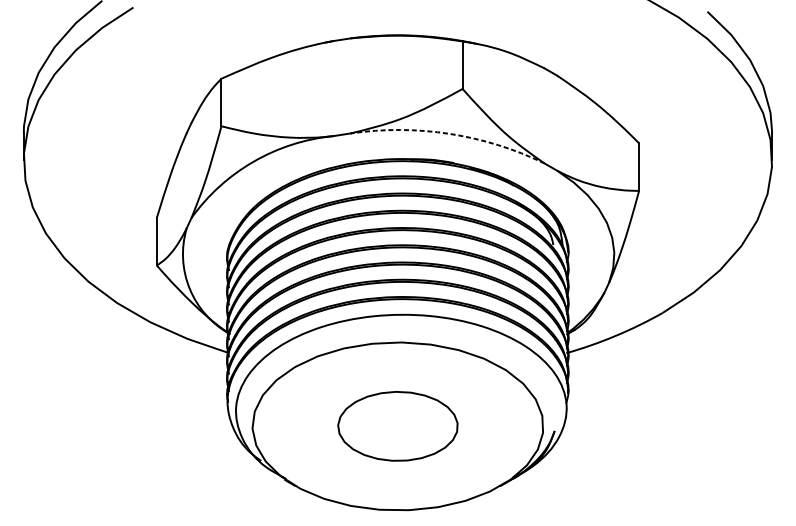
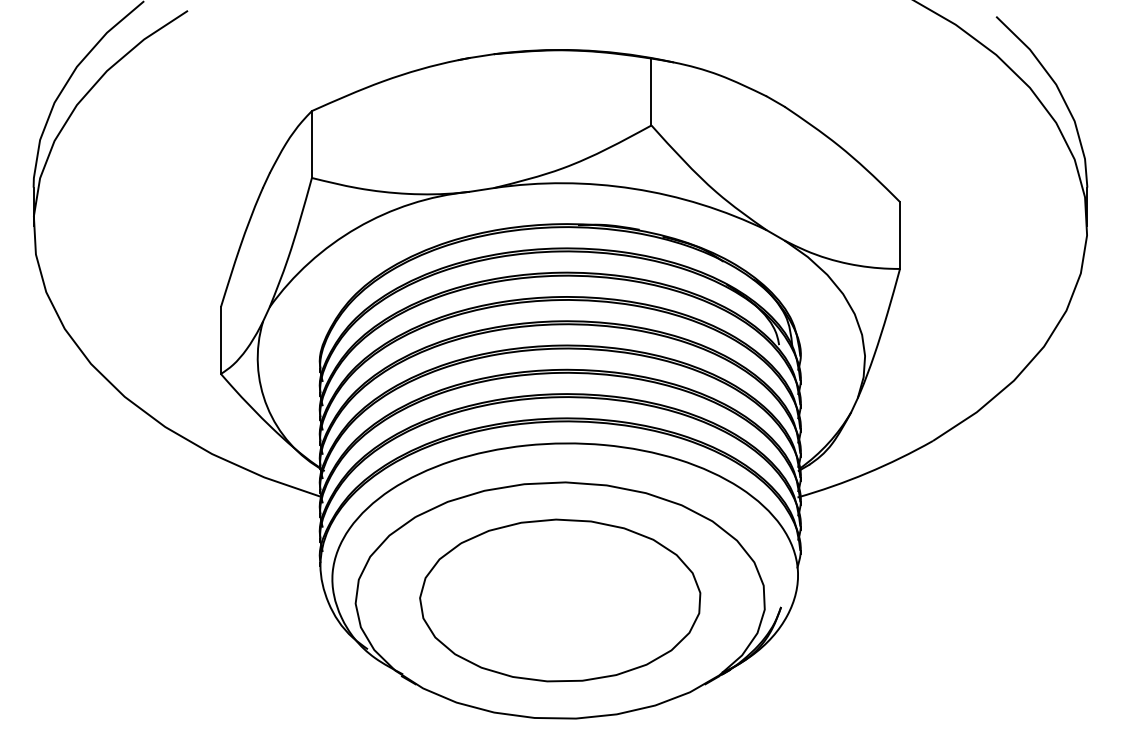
arc: (449, 133) -> (633, 188), dashed -> solid
part: (398, 426) -> (560, 600), size x1.67

